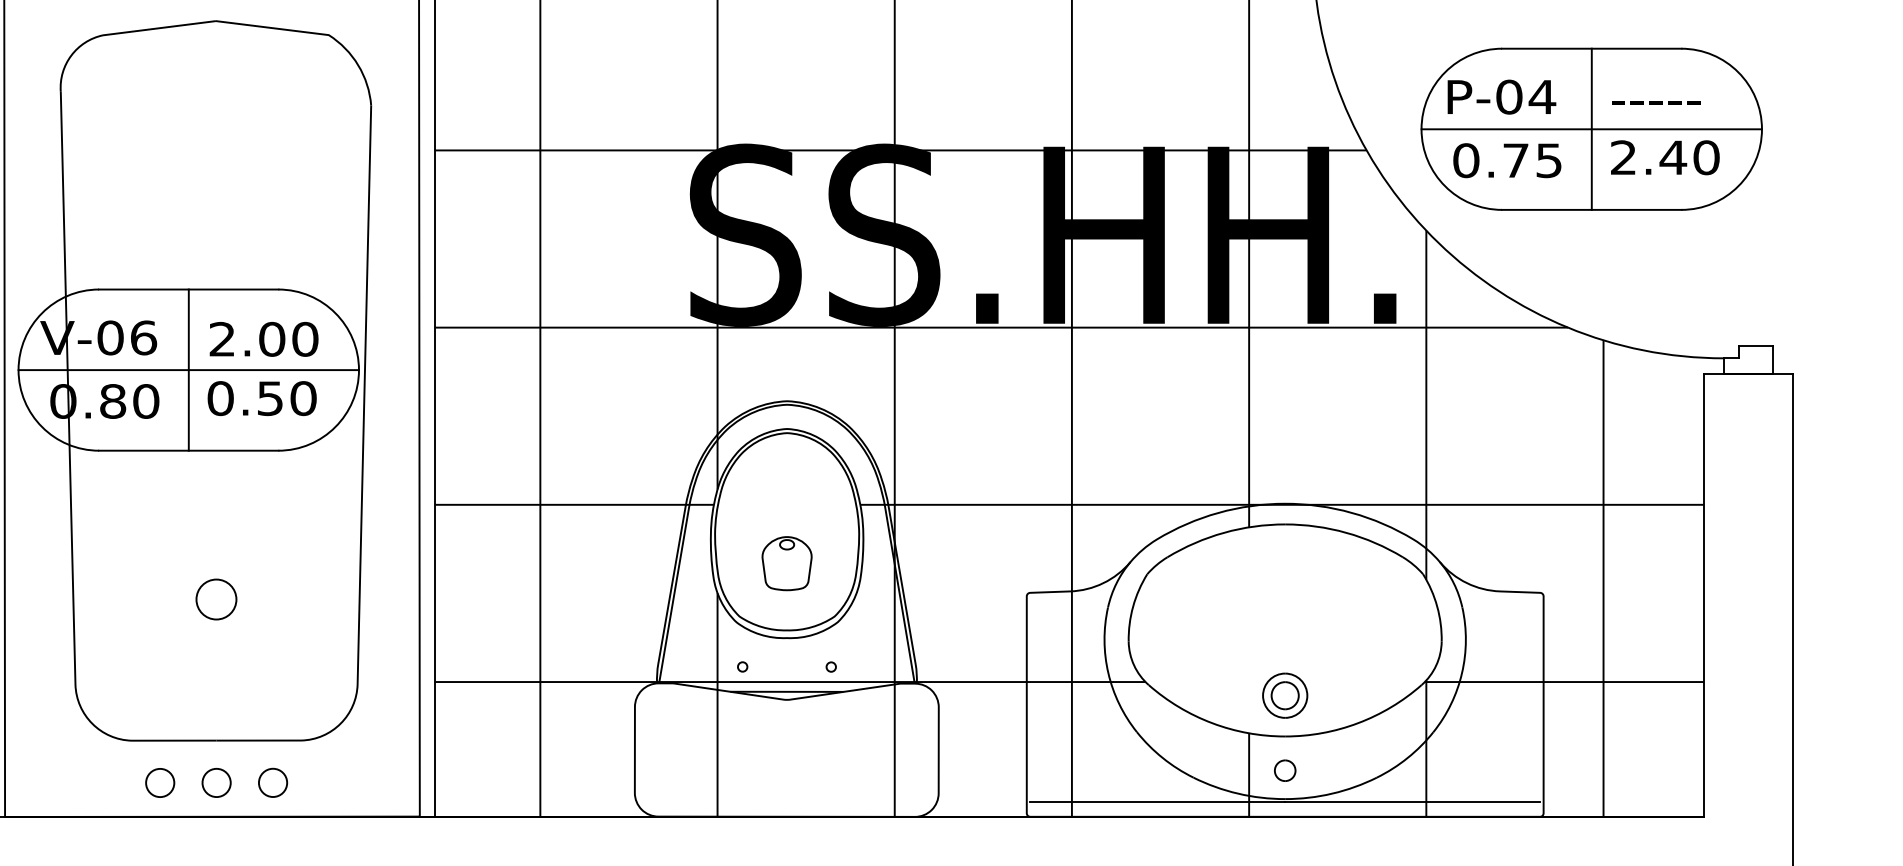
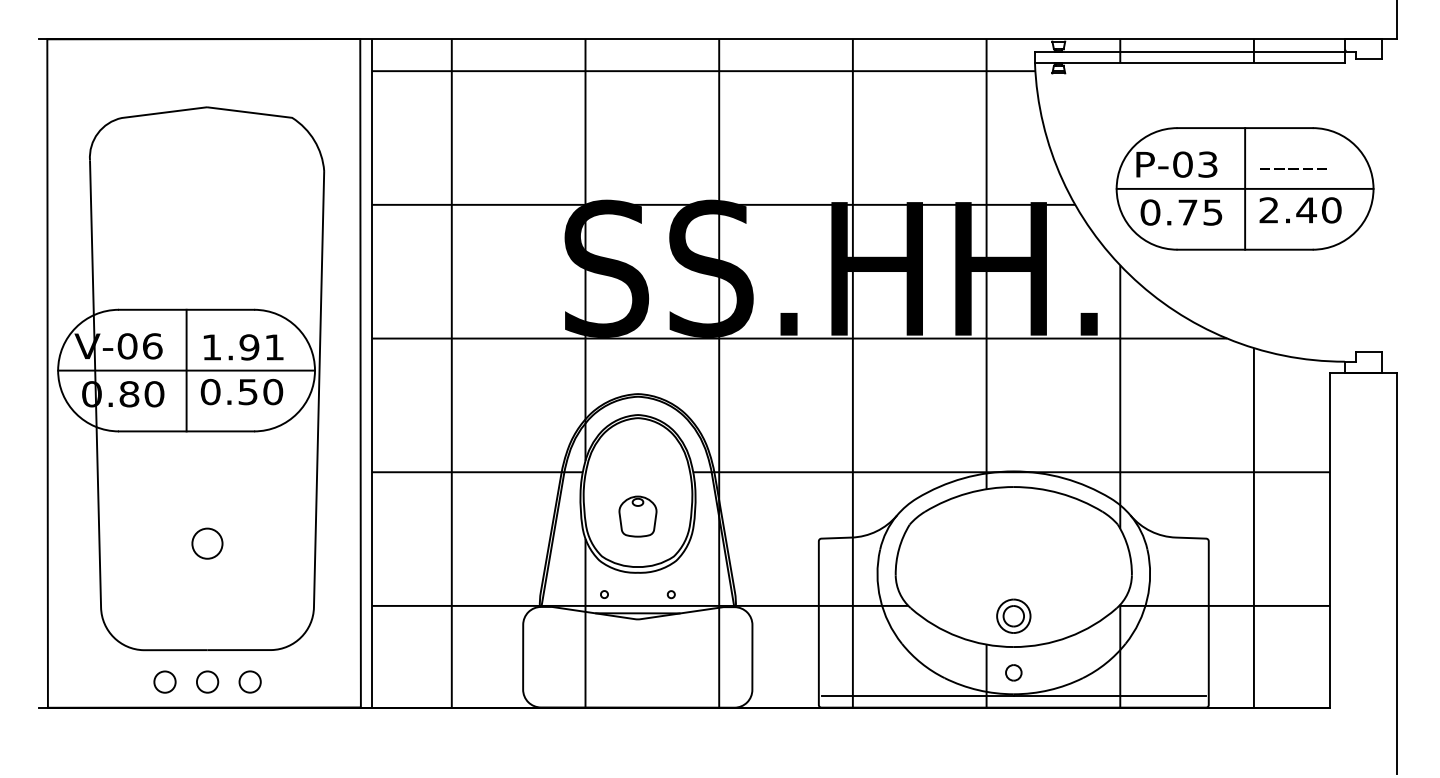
text: (1541, 96) -> (1207, 164), P-04 -> P-03
text: (264, 339) -> (243, 347), 2.00 -> 1.91

